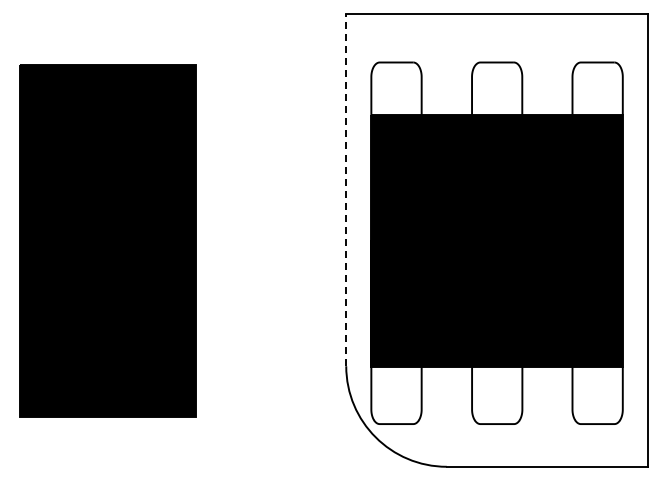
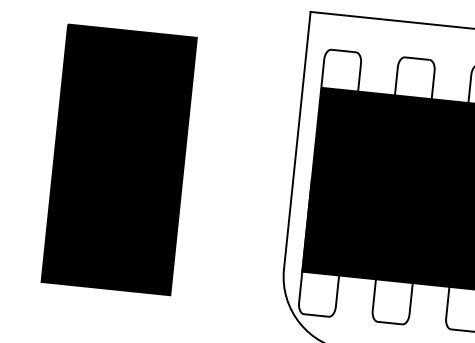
line: (346, 189) -> (297, 140), dashed -> solid

